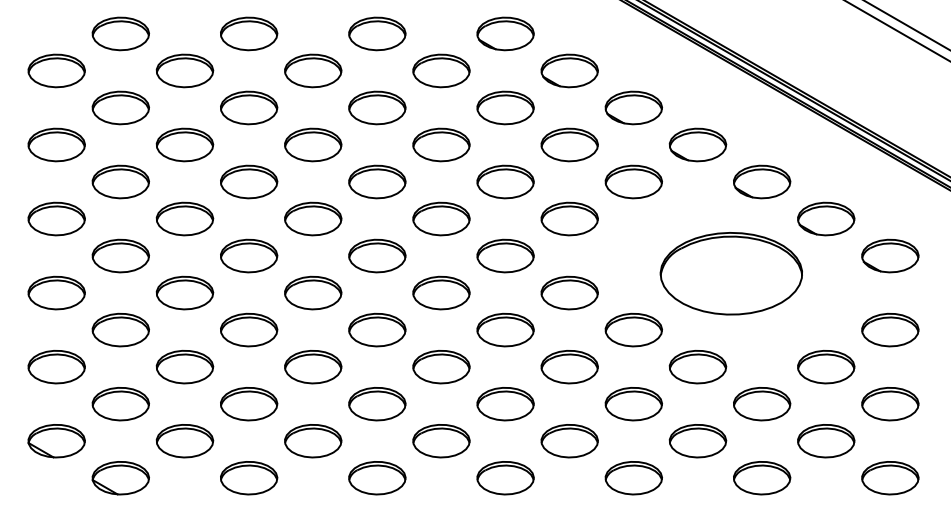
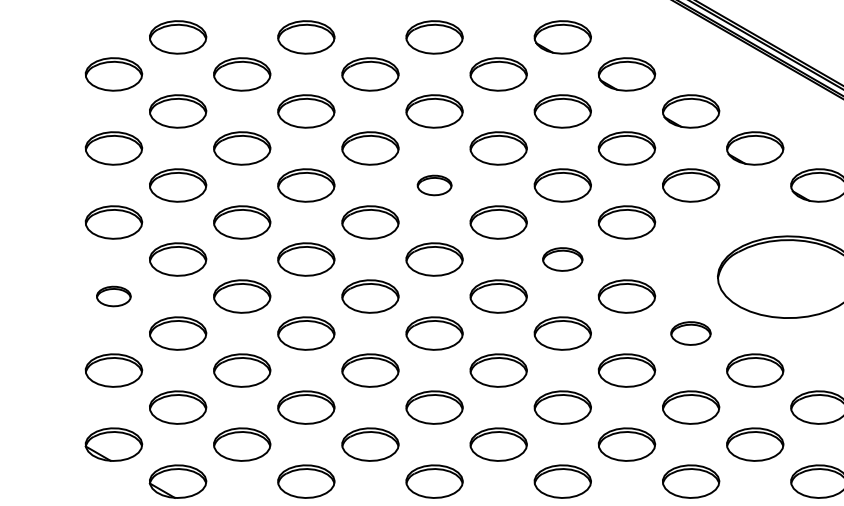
part: (377, 181) -> (434, 184), size x0.6
part: (505, 255) -> (562, 258), size x0.7
part: (56, 292) -> (113, 295), size x0.6
part: (633, 329) -> (690, 332), size x0.7

